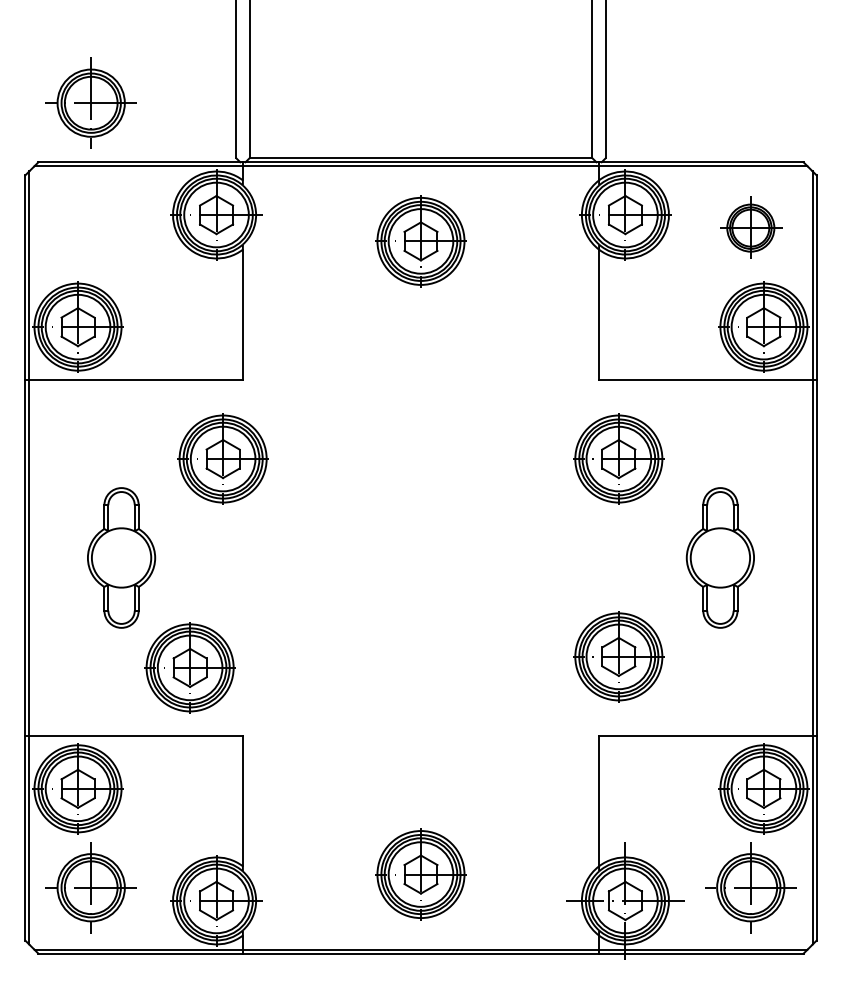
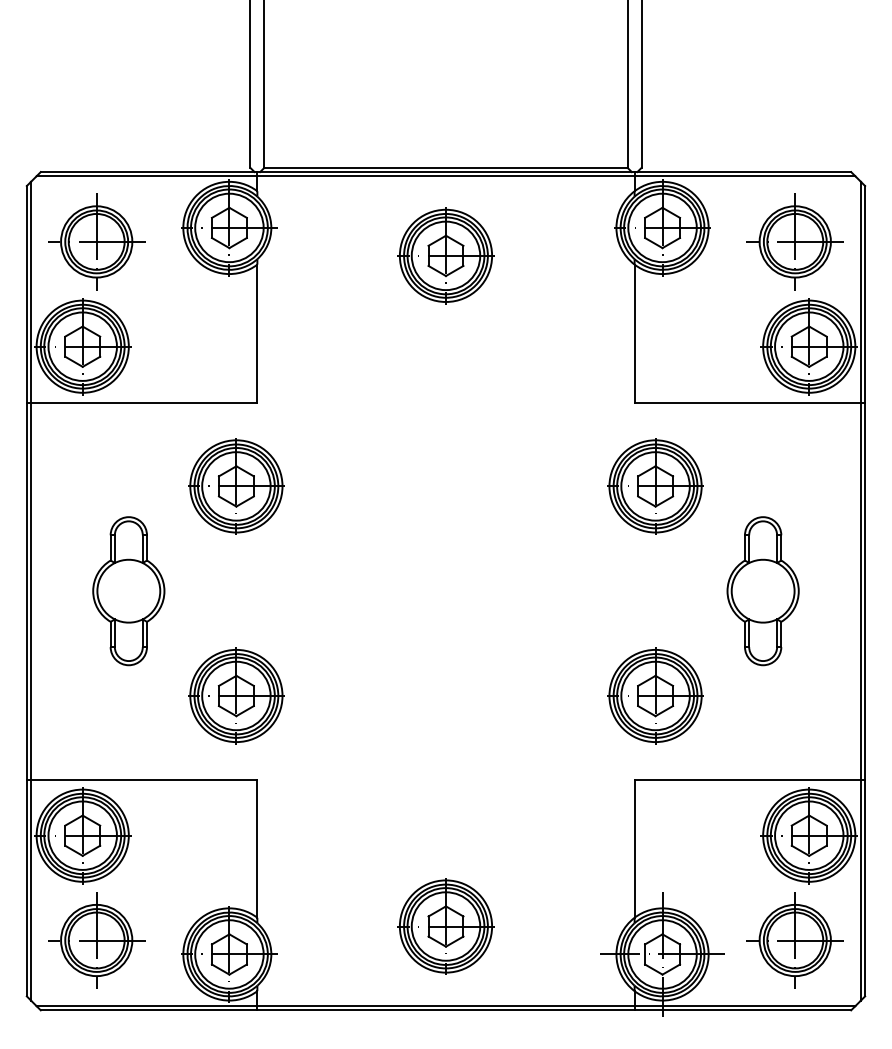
part: (90, 102) -> (95, 241), moved
part: (750, 227) -> (795, 241), size x1.43
part: (189, 667) -> (235, 695), moved

